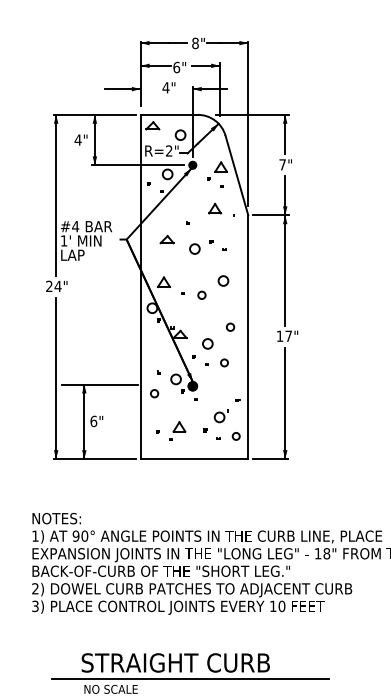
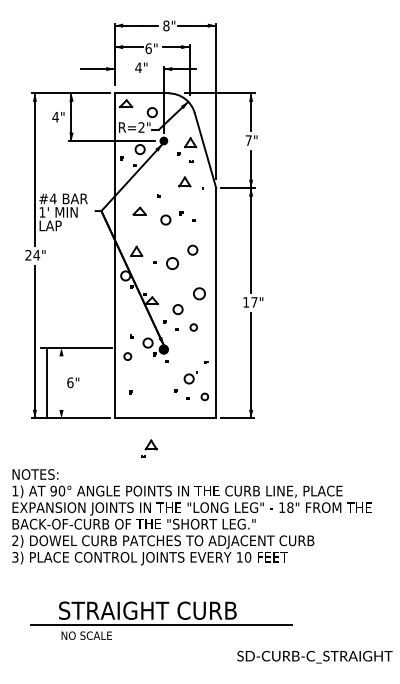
circle: (201, 295) -> (172, 263), size x1.6
circle: (230, 326) -> (199, 293), size x1.6
line: (84, 421) -> (47, 382), moved
part: (177, 430) -> (149, 448), moved

